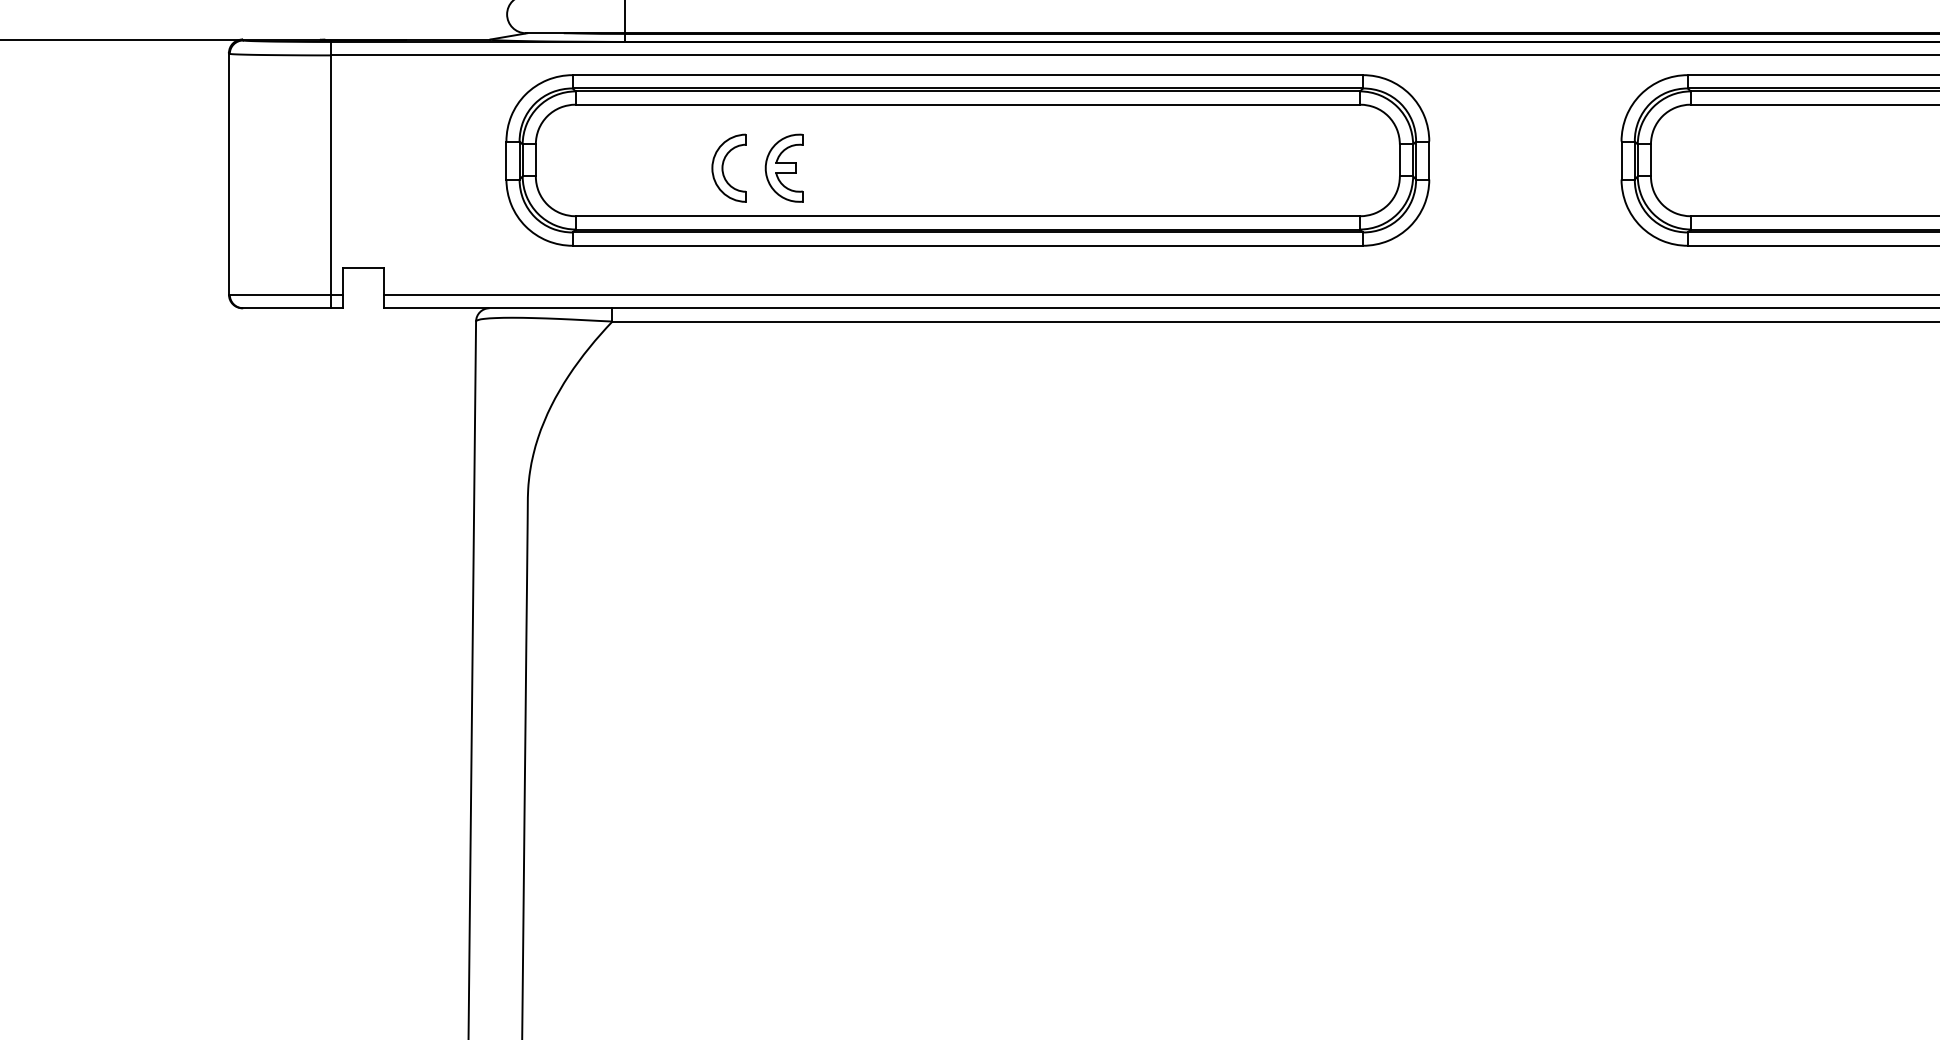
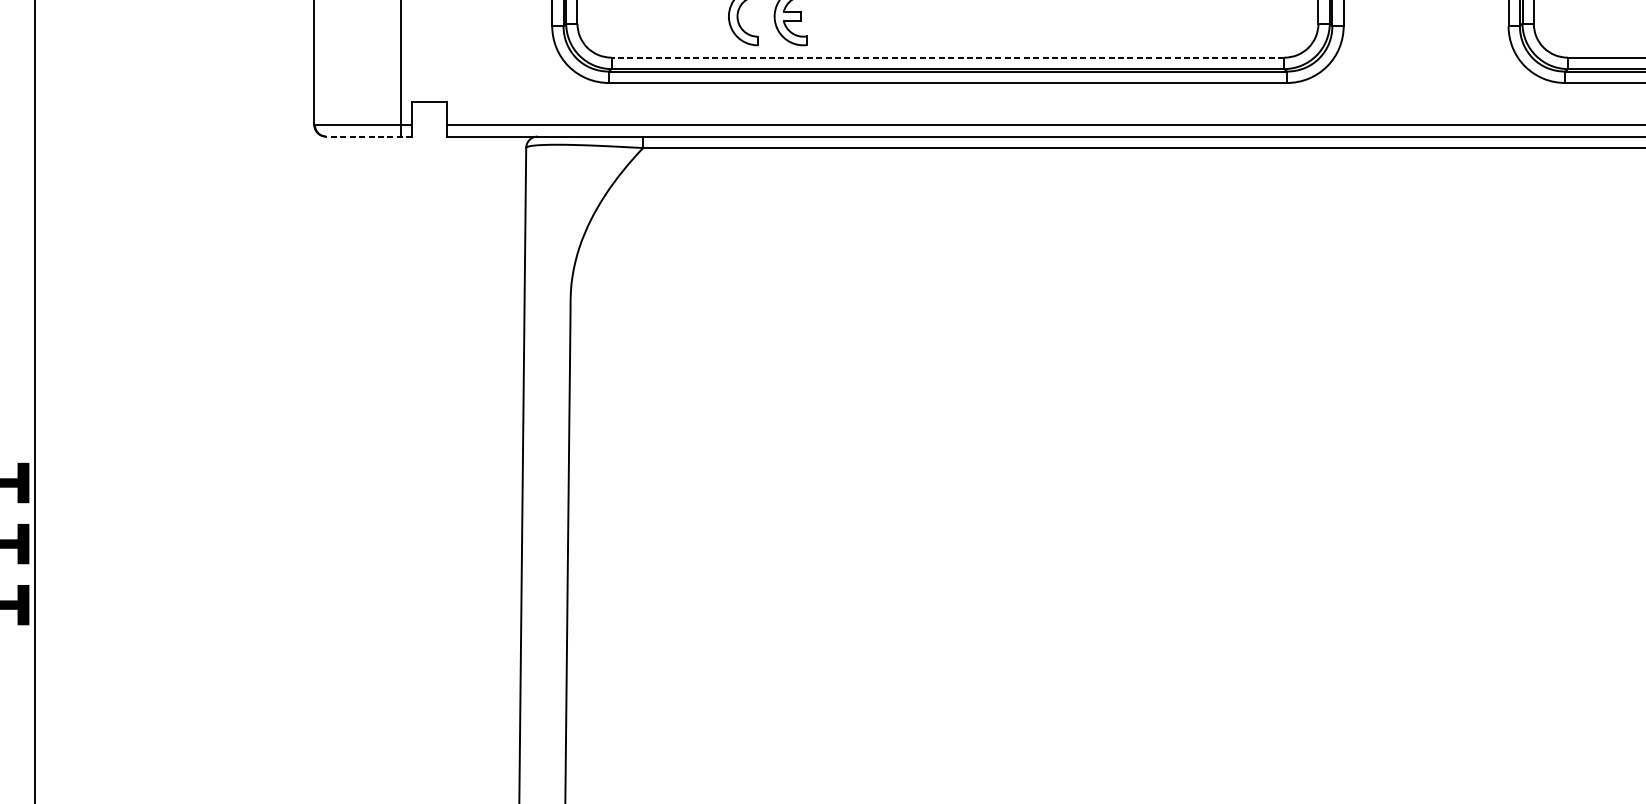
line: (967, 216) -> (947, 57), solid -> dashed
line: (292, 308) -> (368, 136), solid -> dashed

